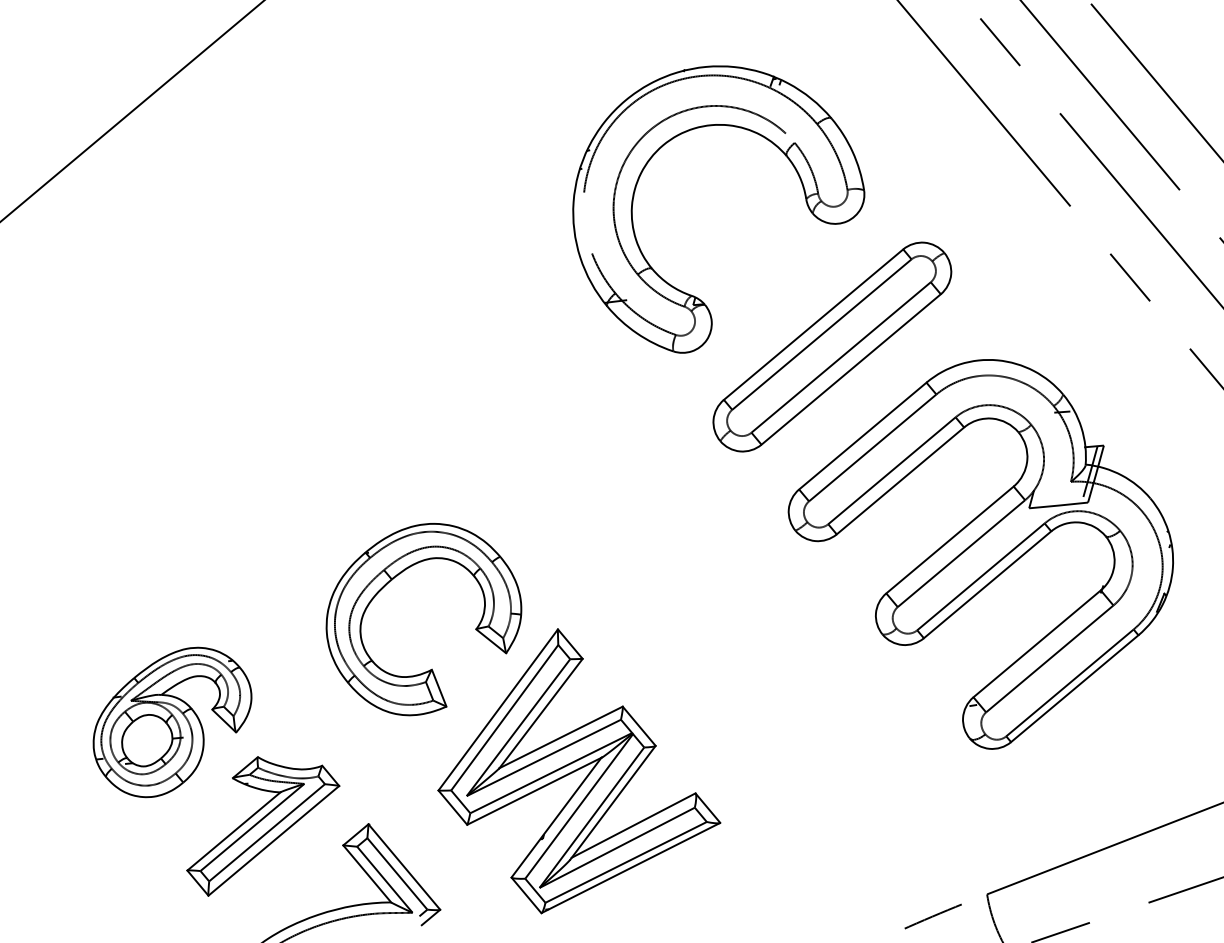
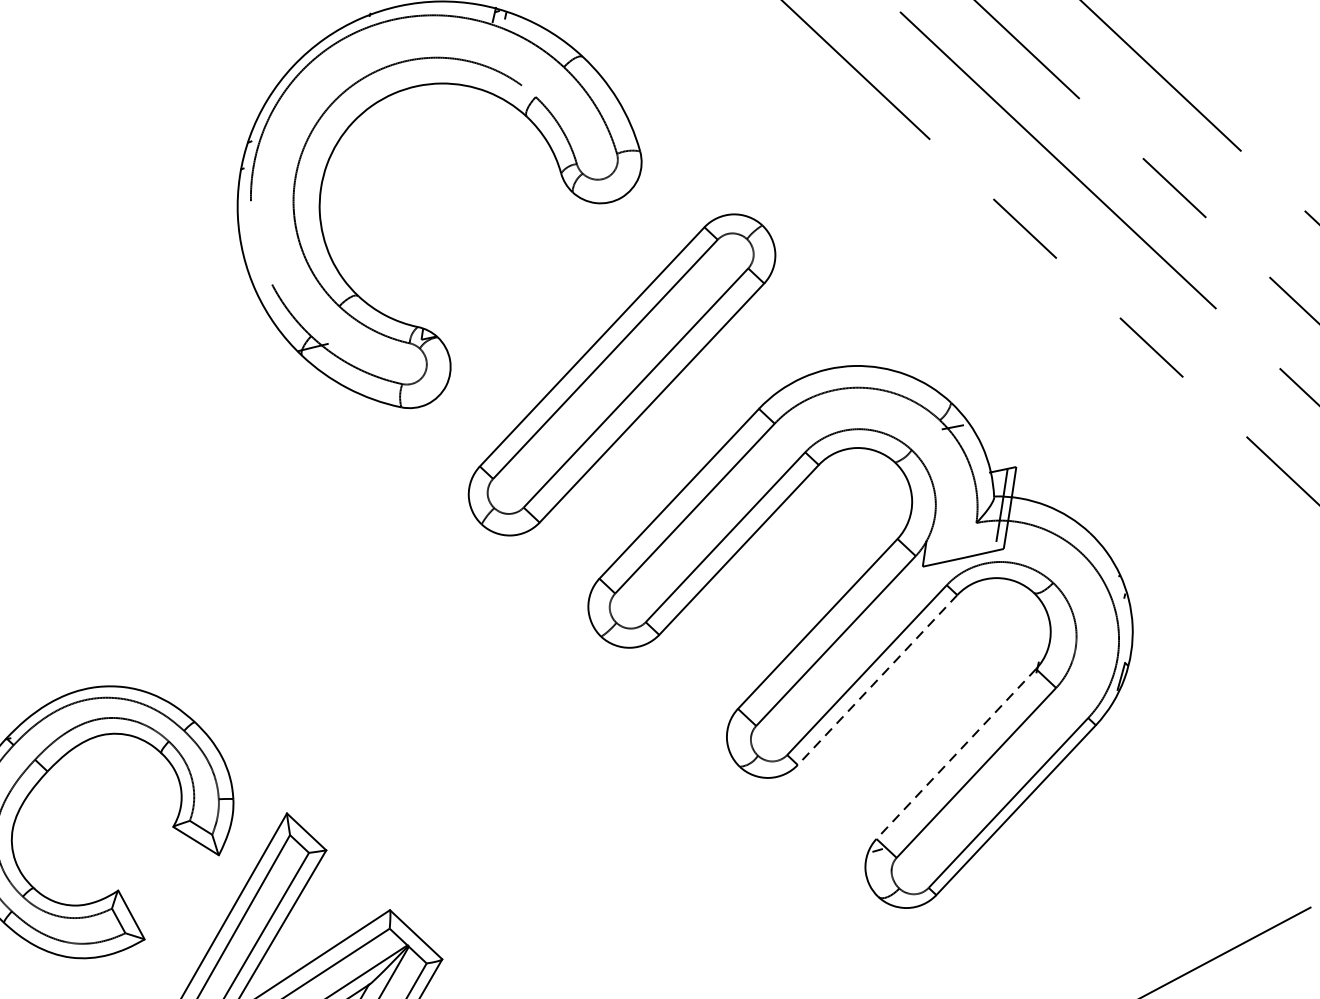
line: (987, 585) -> (877, 681), solid -> dashed
line: (1036, 644) -> (955, 755), solid -> dashed

